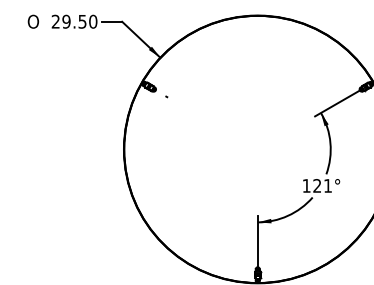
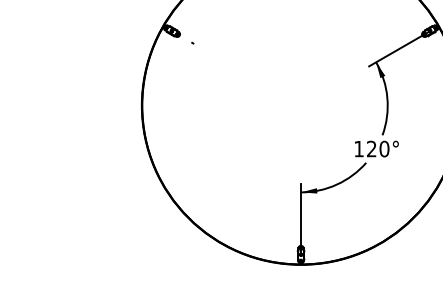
text: (327, 185) -> (383, 148), 121° -> 120°

